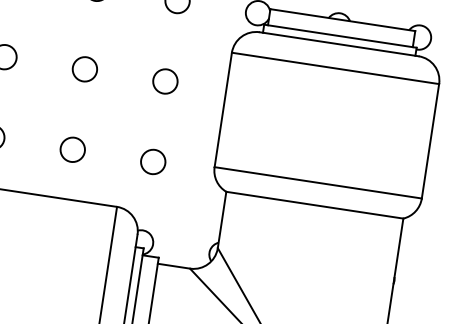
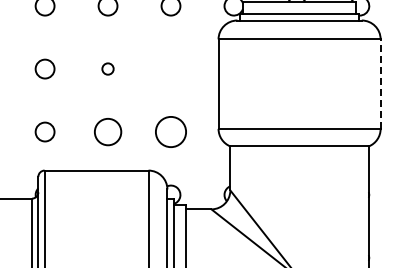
circle: (84, 68) -> (107, 68), size x0.6
circle: (164, 80) -> (170, 68), removed
line: (430, 141) -> (380, 84), solid -> dashed
circle: (72, 149) -> (107, 131), size x1.4
circle: (152, 161) -> (170, 131), size x1.6

